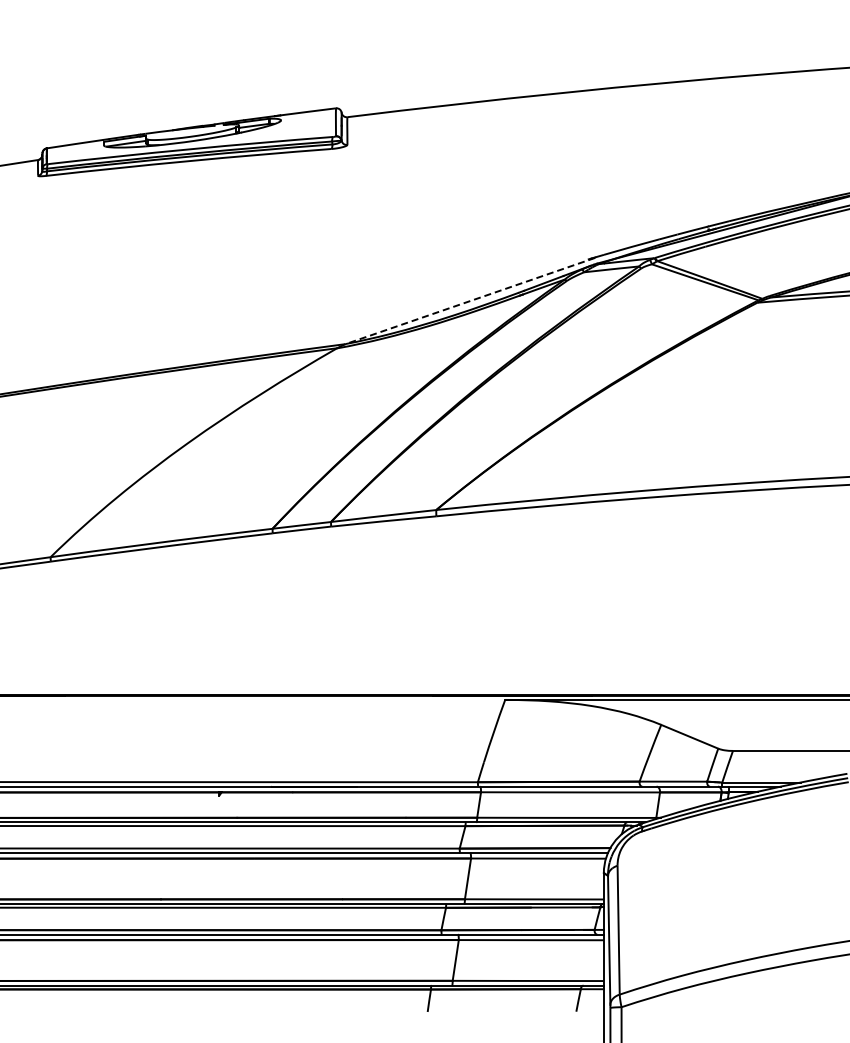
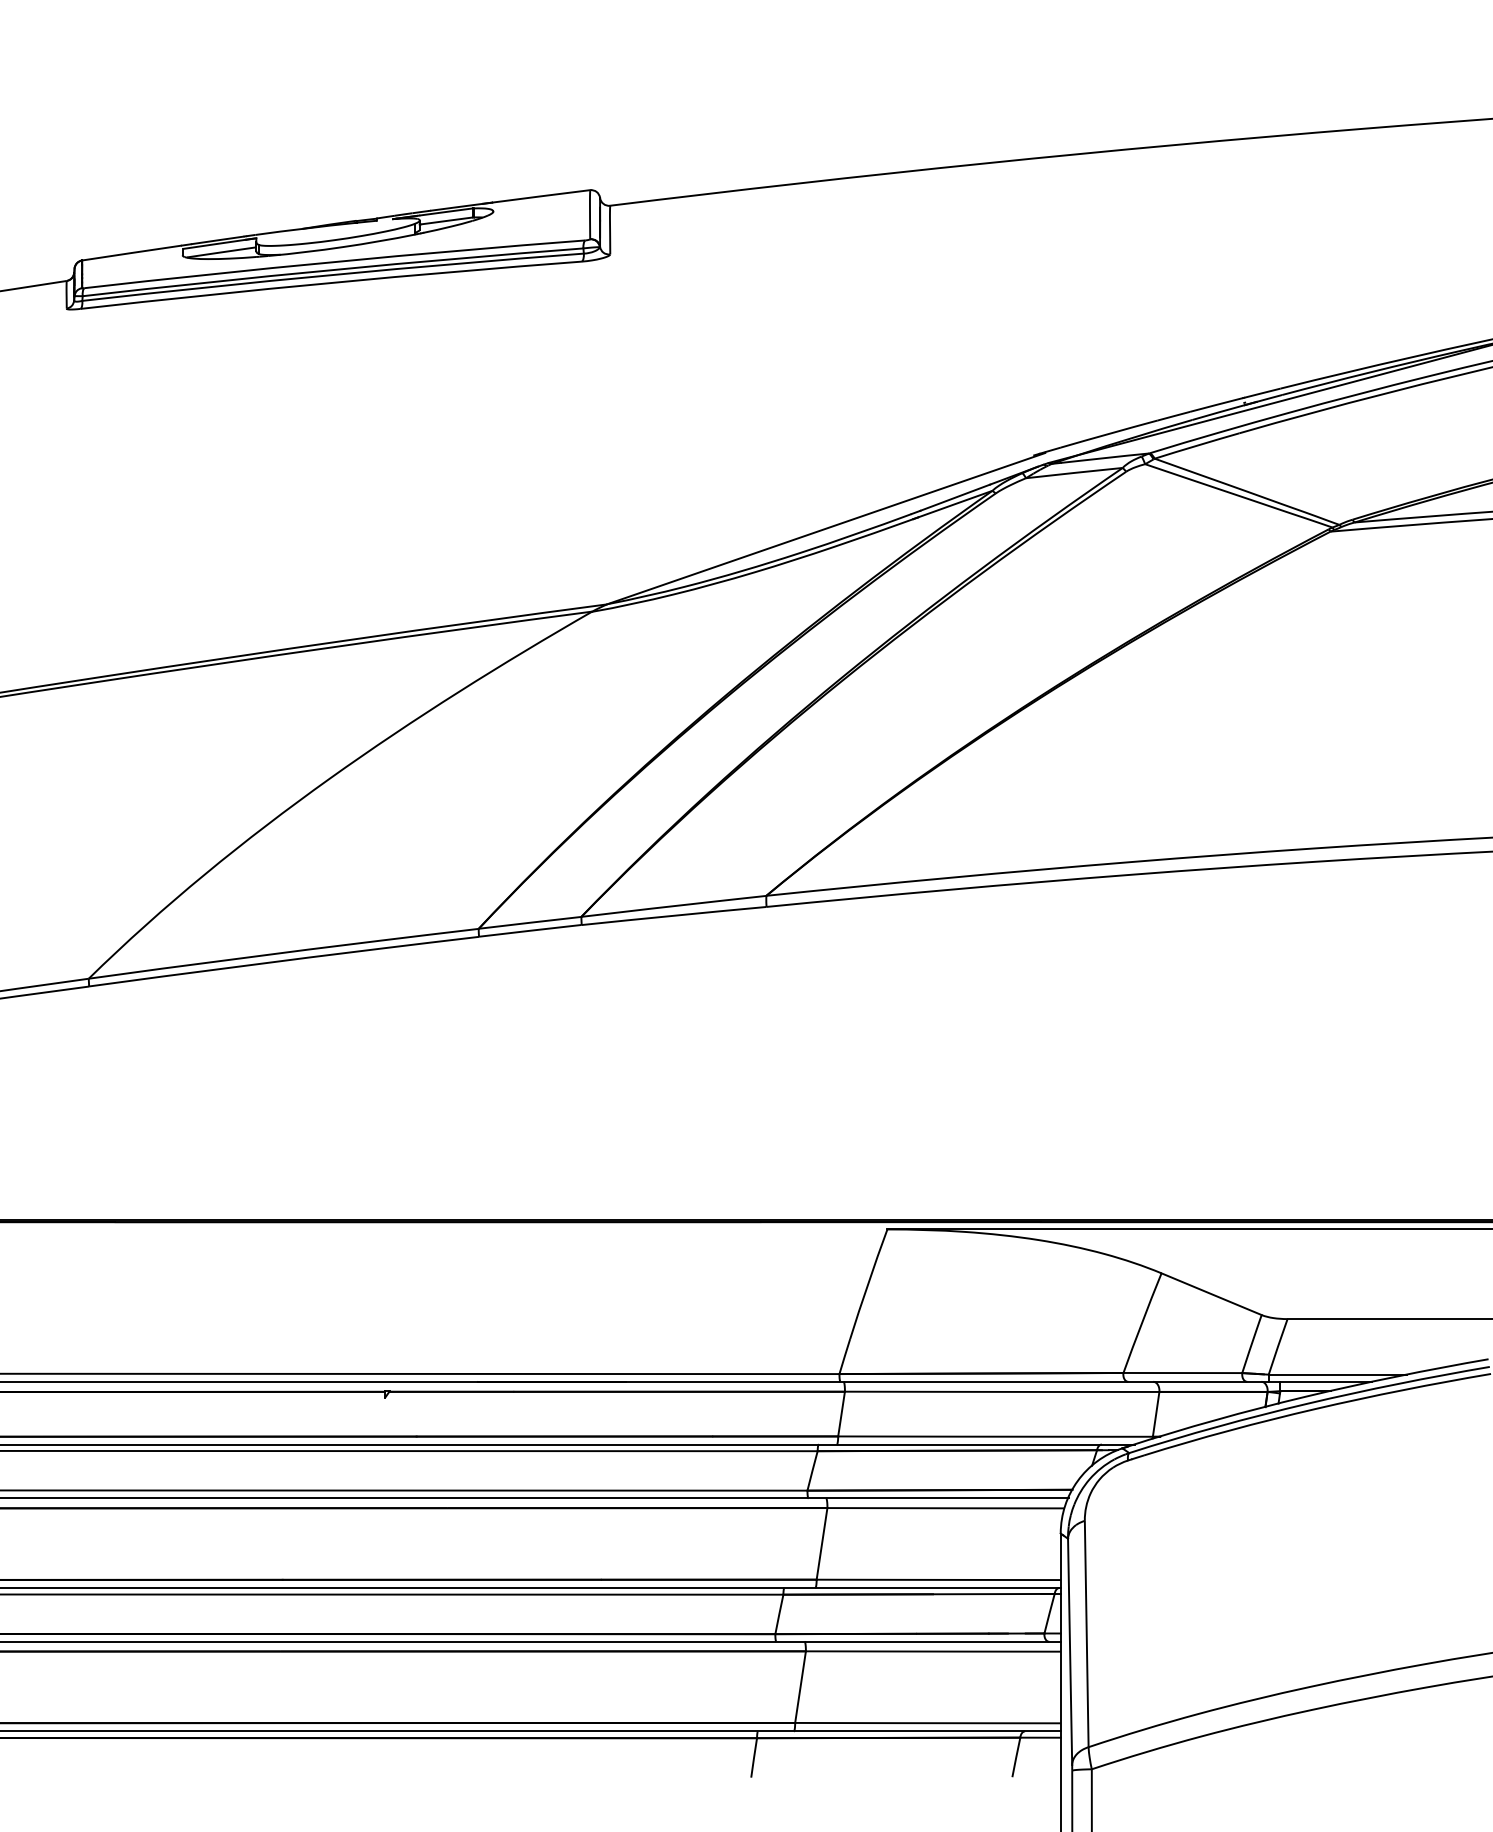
line: (470, 300) -> (826, 527), dashed -> solid

